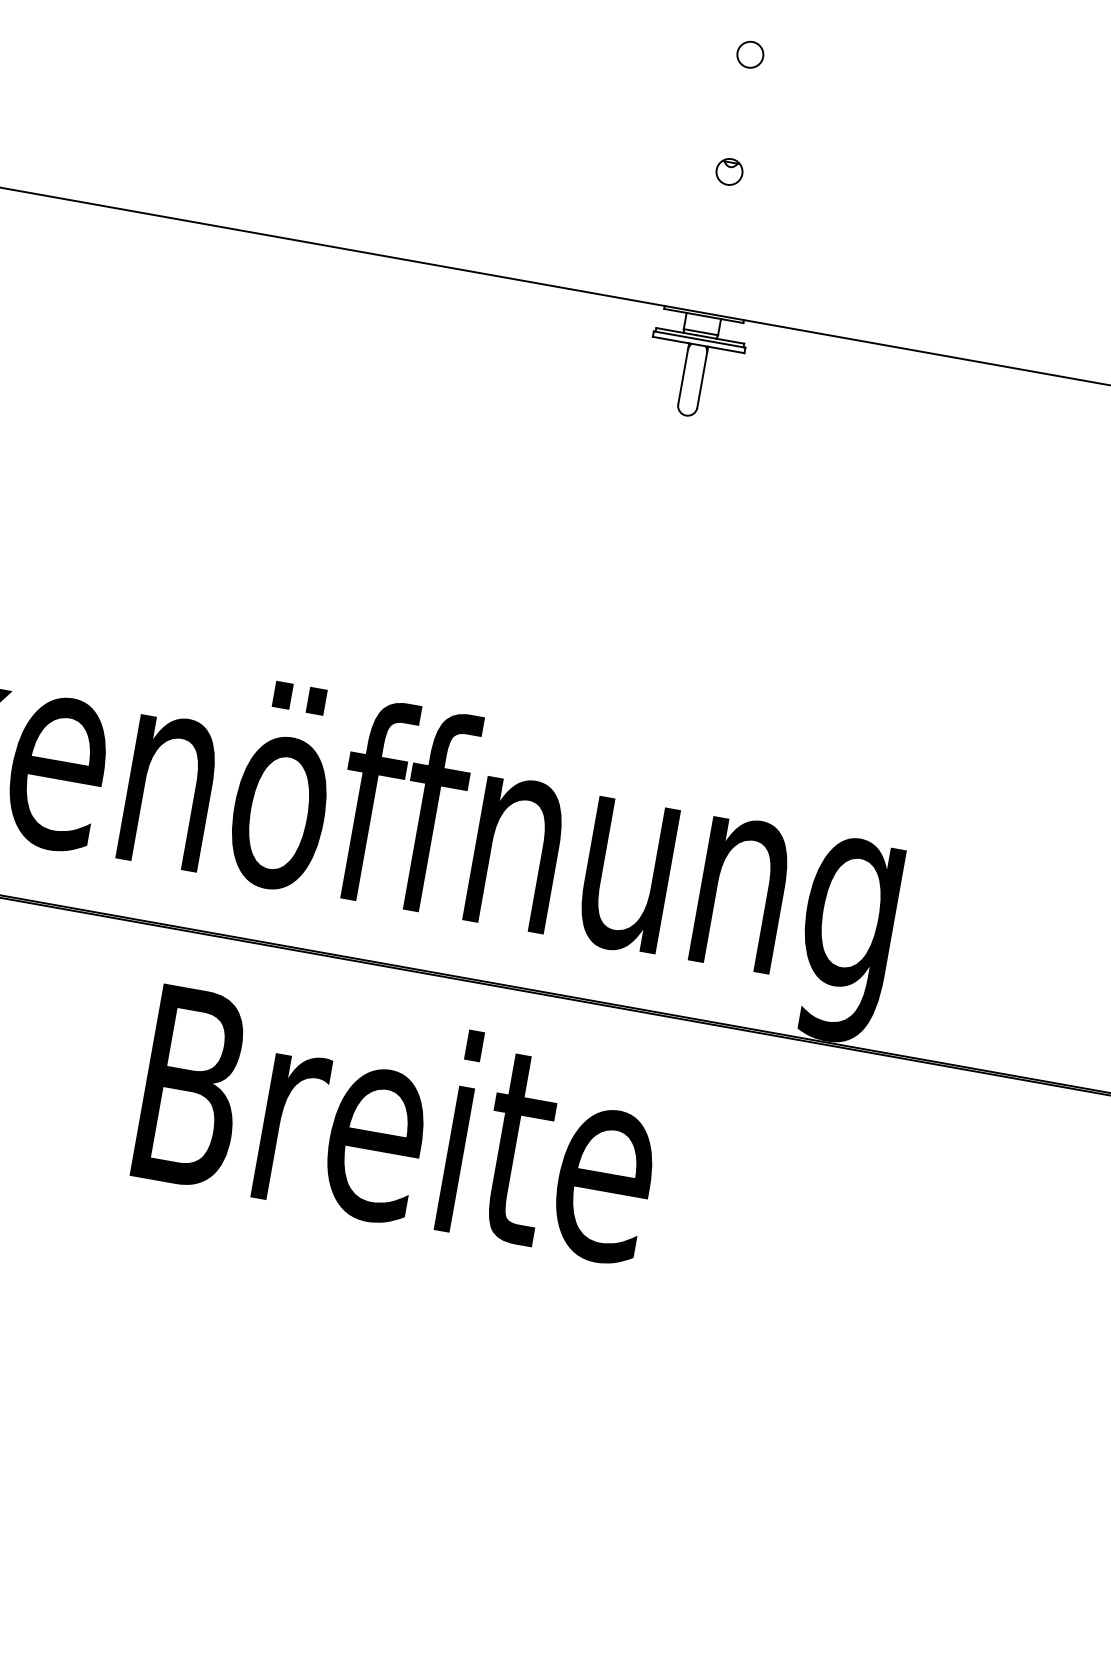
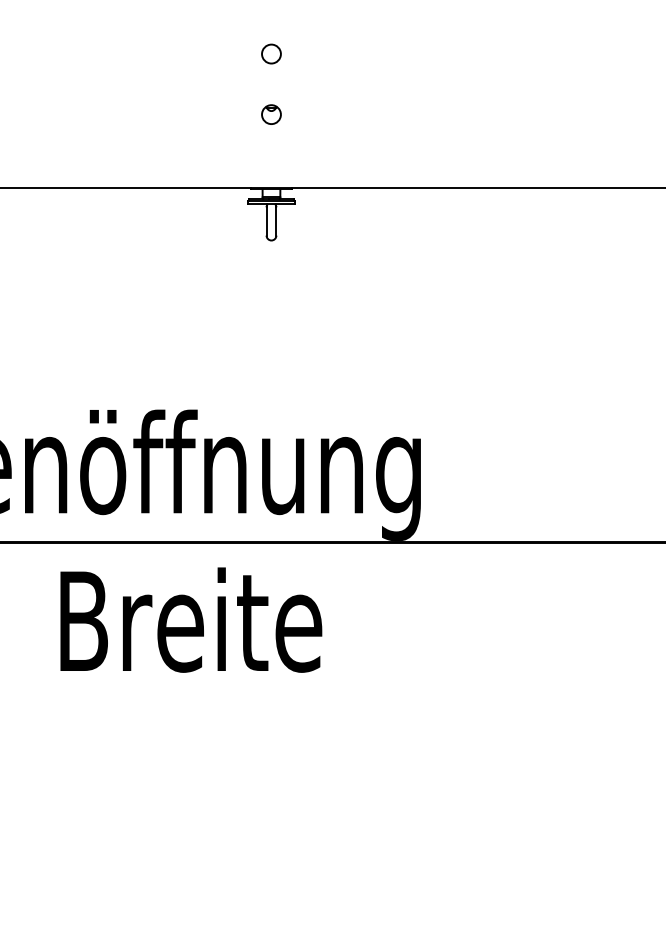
circle: (750, 53) -> (271, 53), size x1.43
part: (729, 171) -> (271, 114), size x1.43

